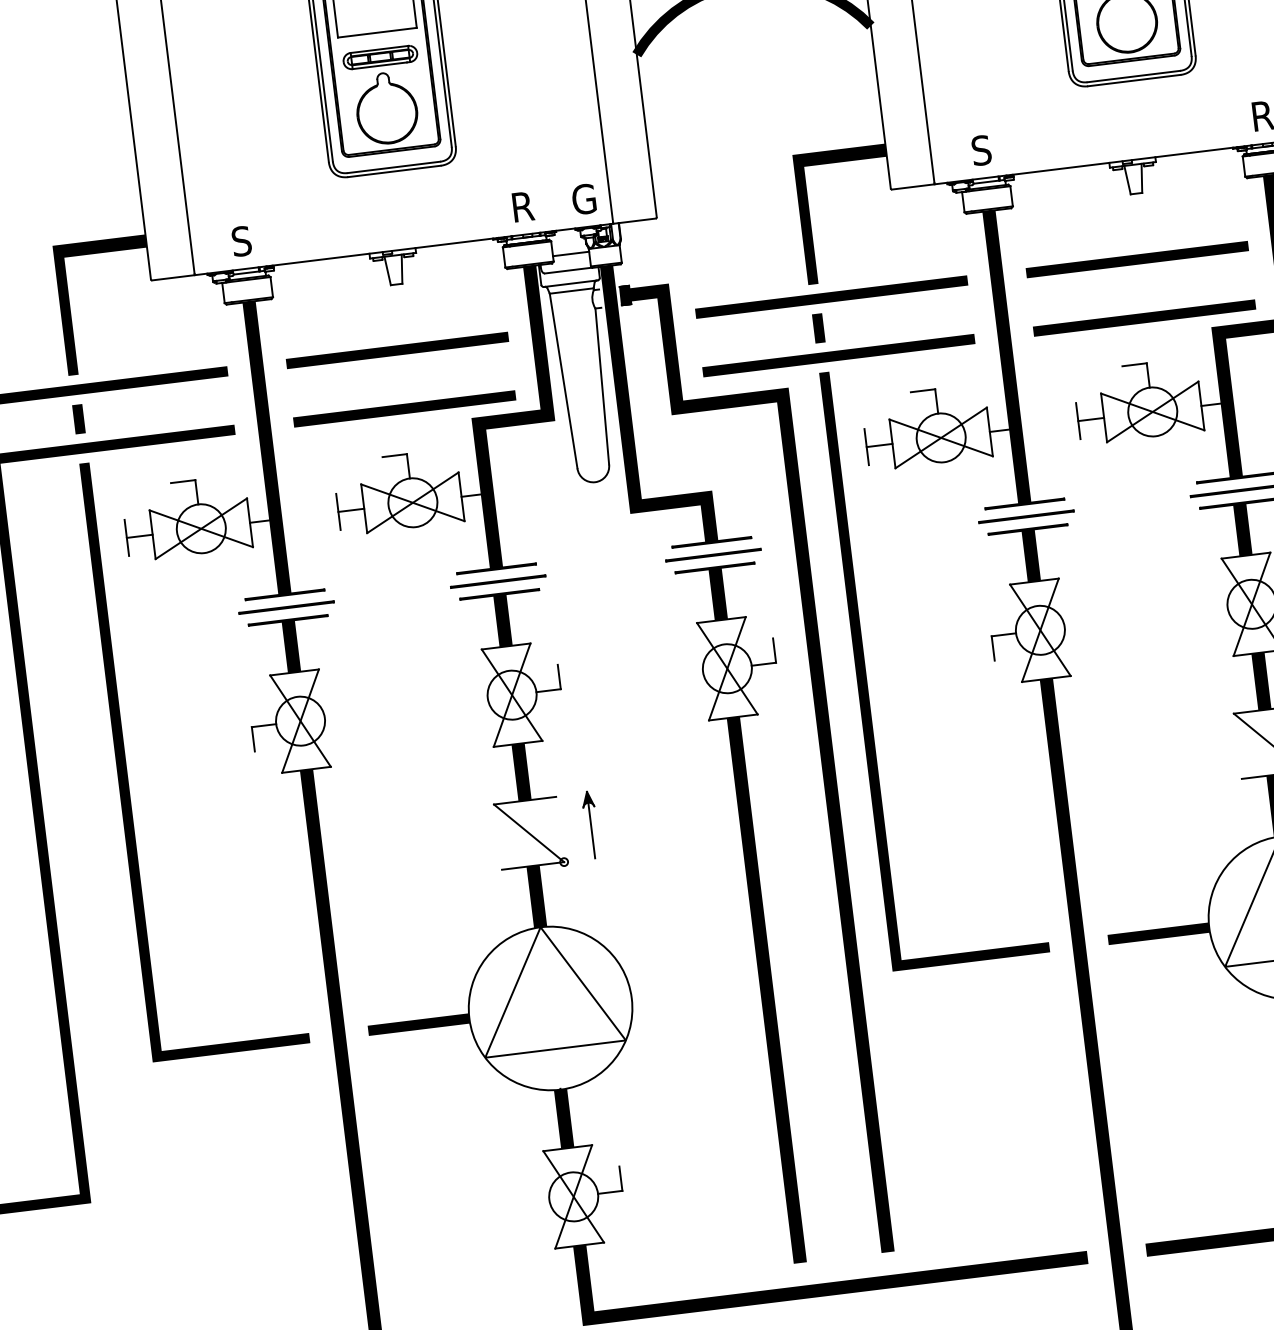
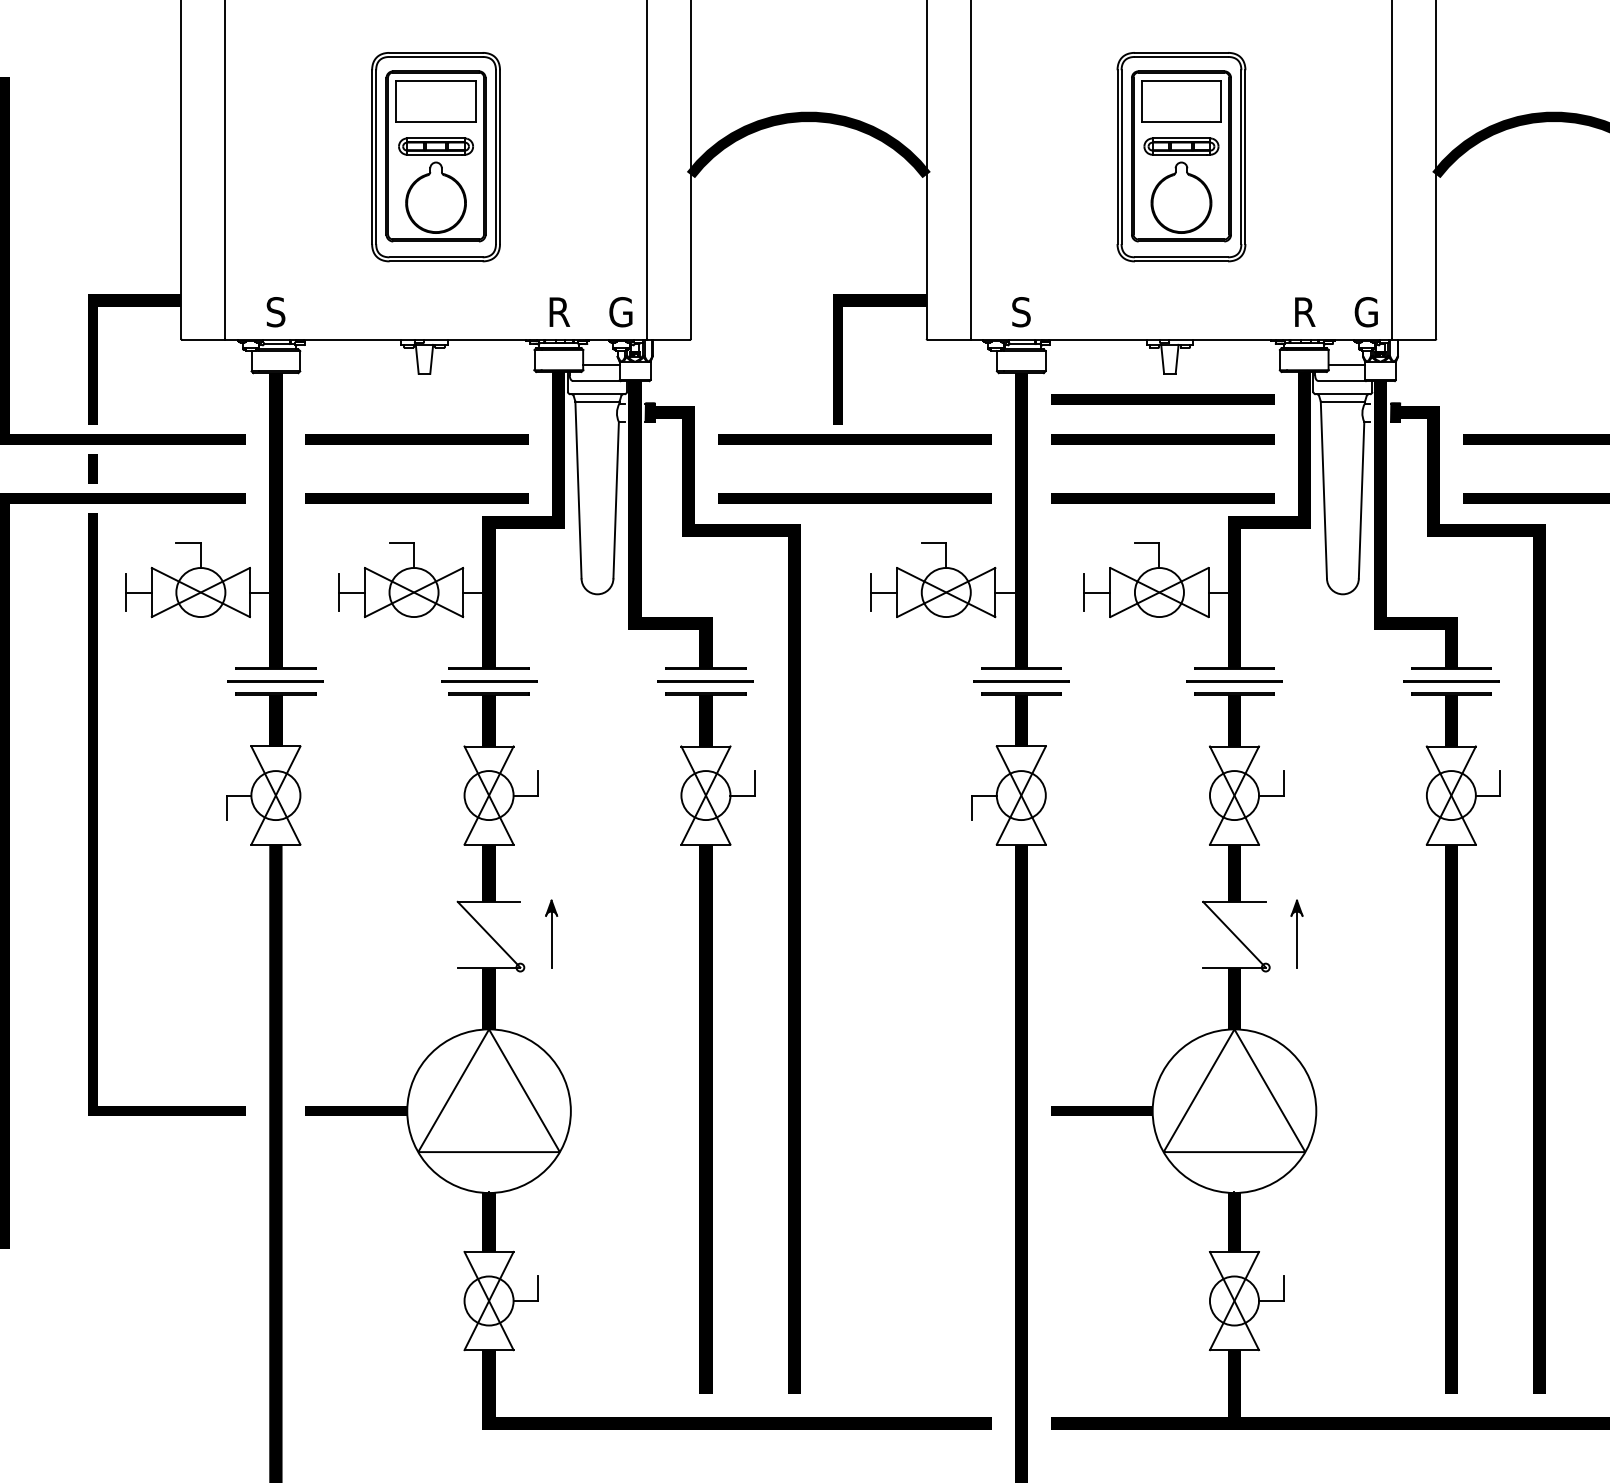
line: (1132, 220) -> (1162, 399), added
line: (818, 328) -> (837, 468), removed
line: (865, 670) -> (842, 814), removed

